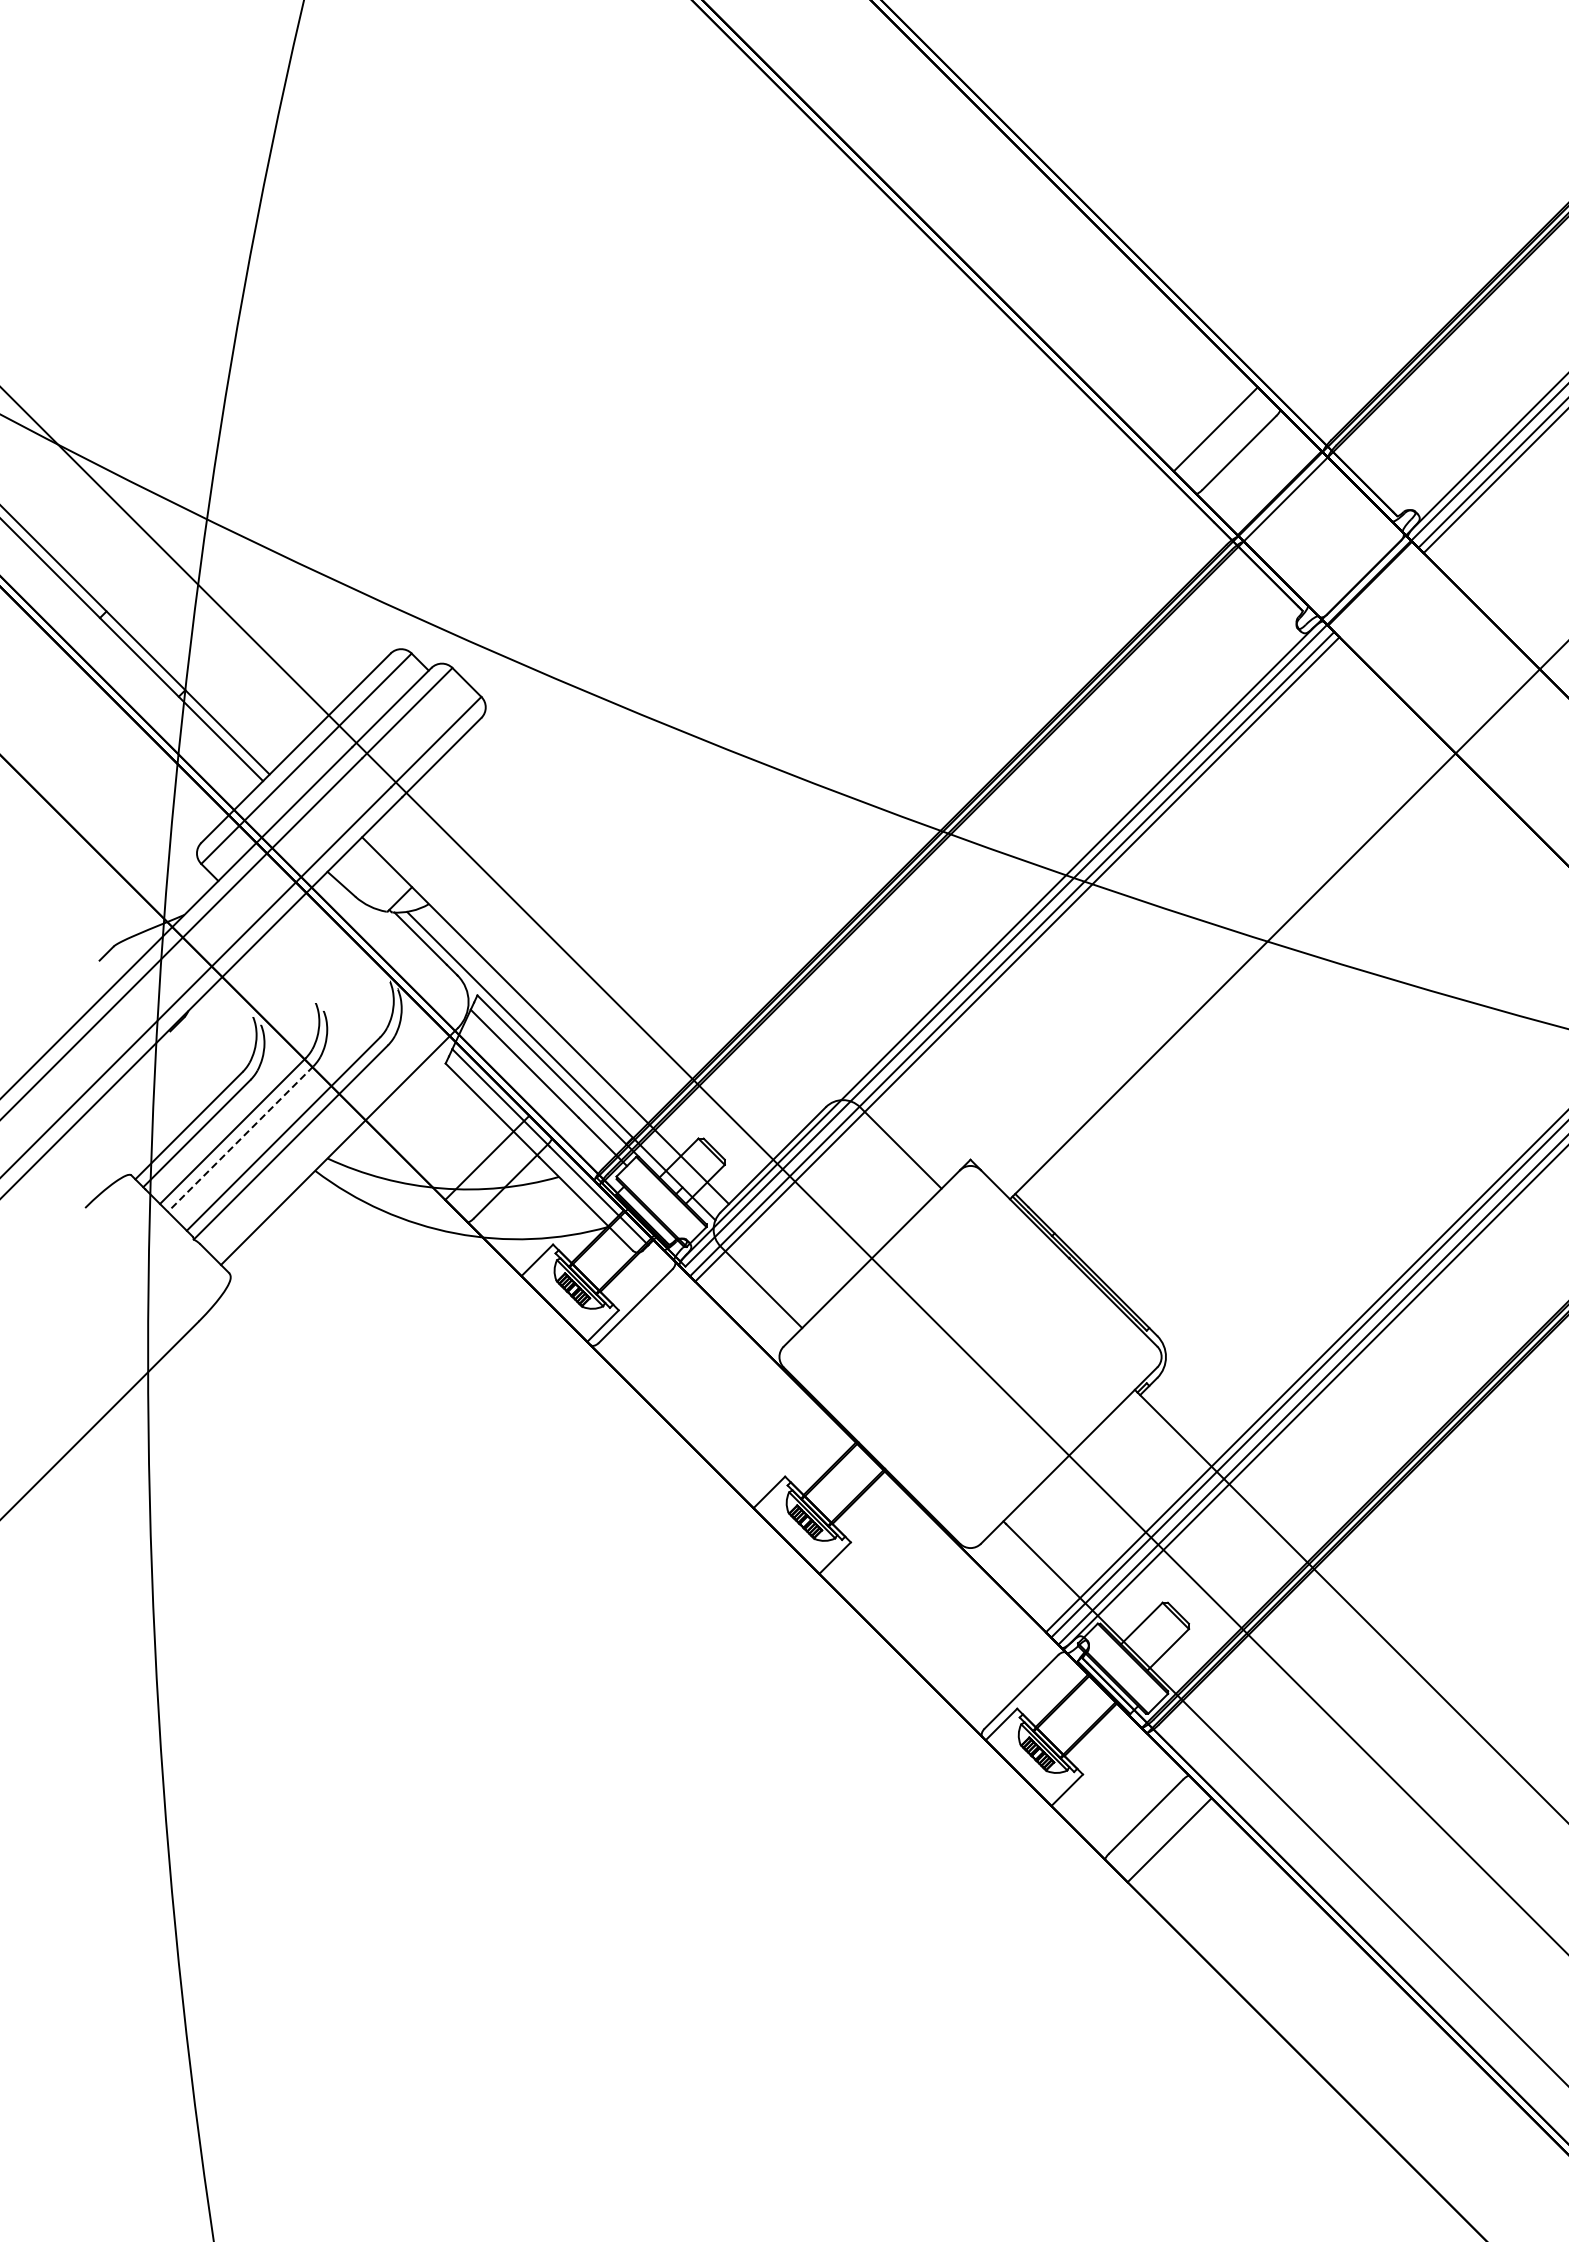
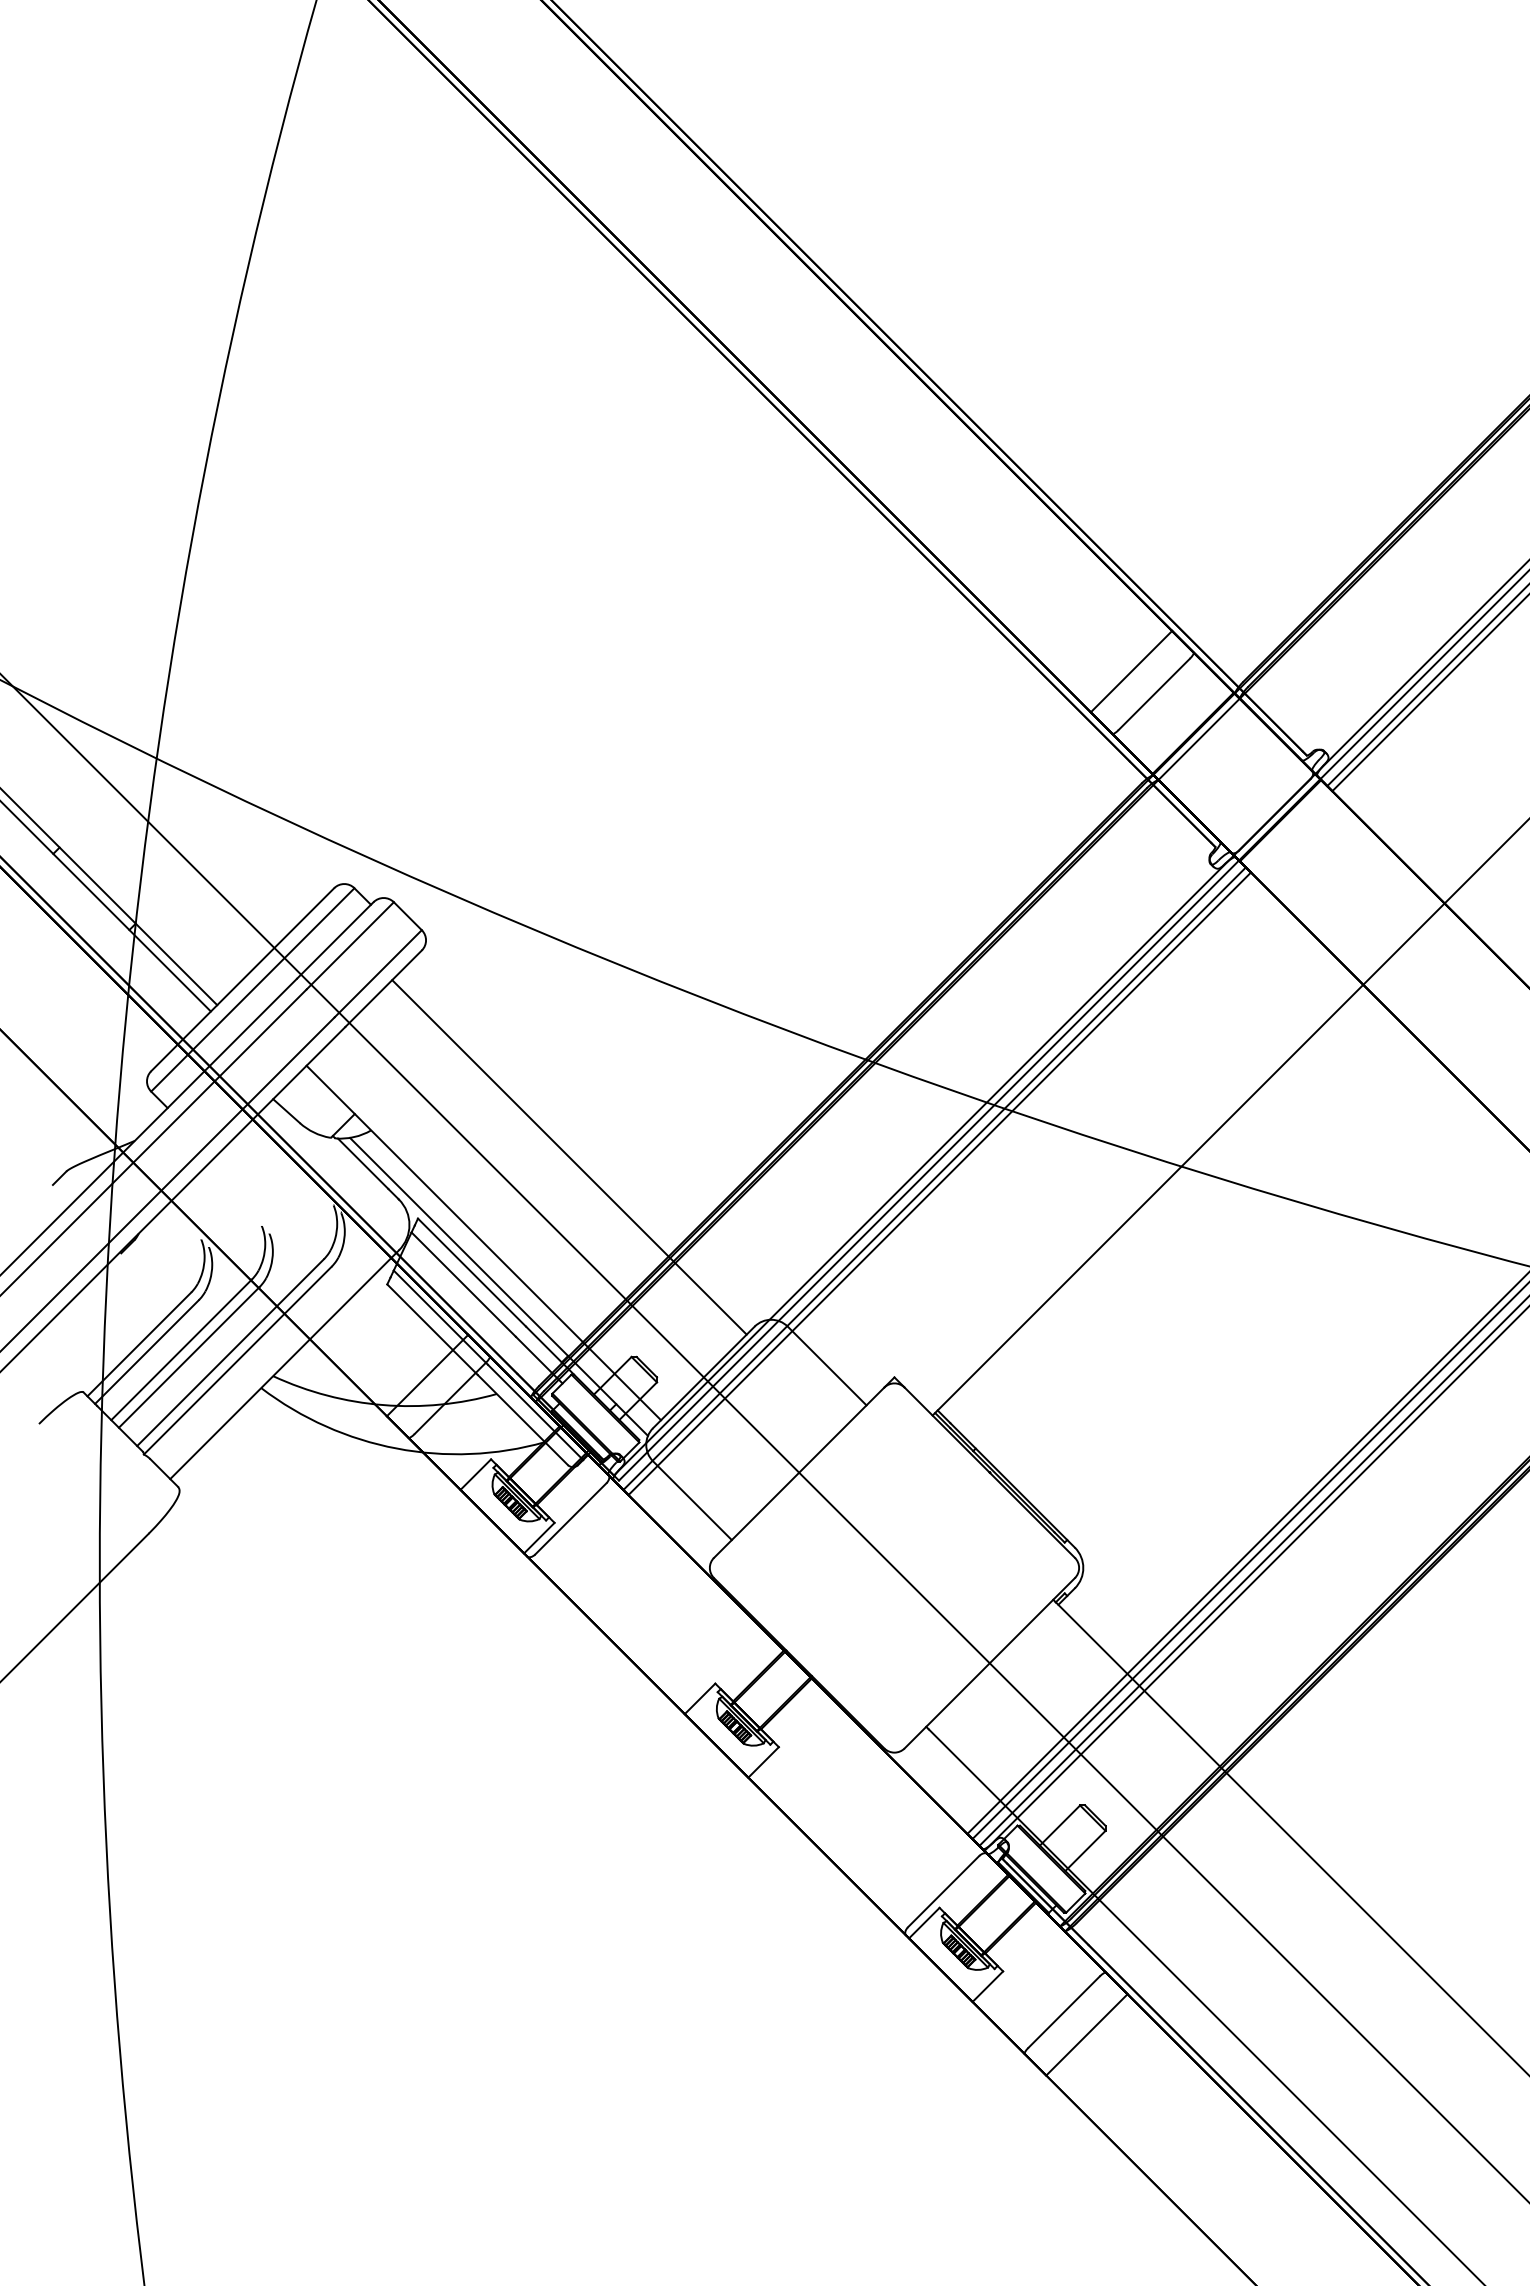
line: (634, 932) -> (569, 1157), added
line: (239, 1139) -> (188, 1357), dashed -> solid

